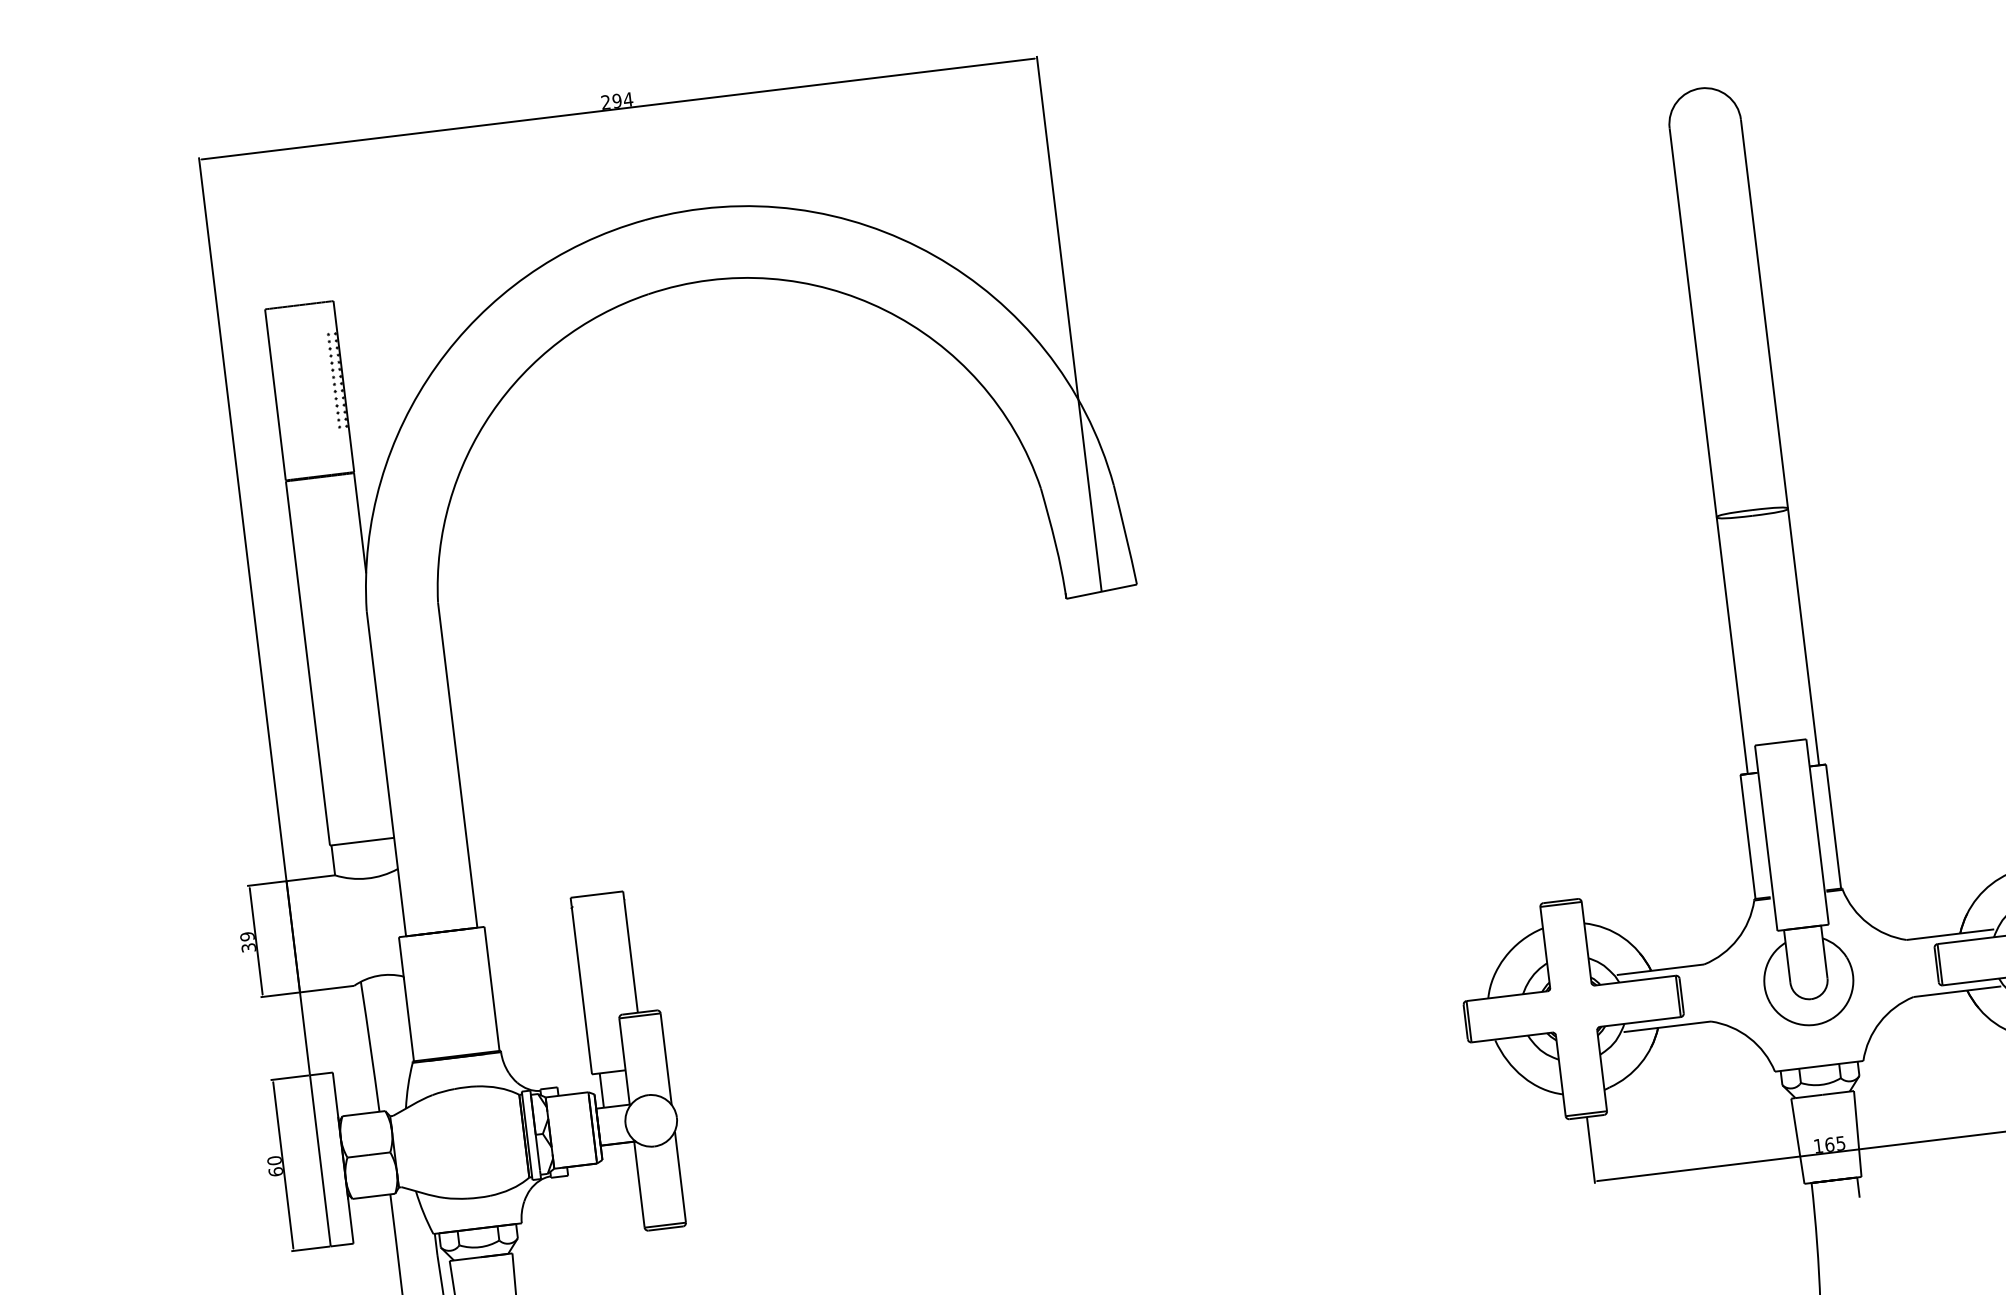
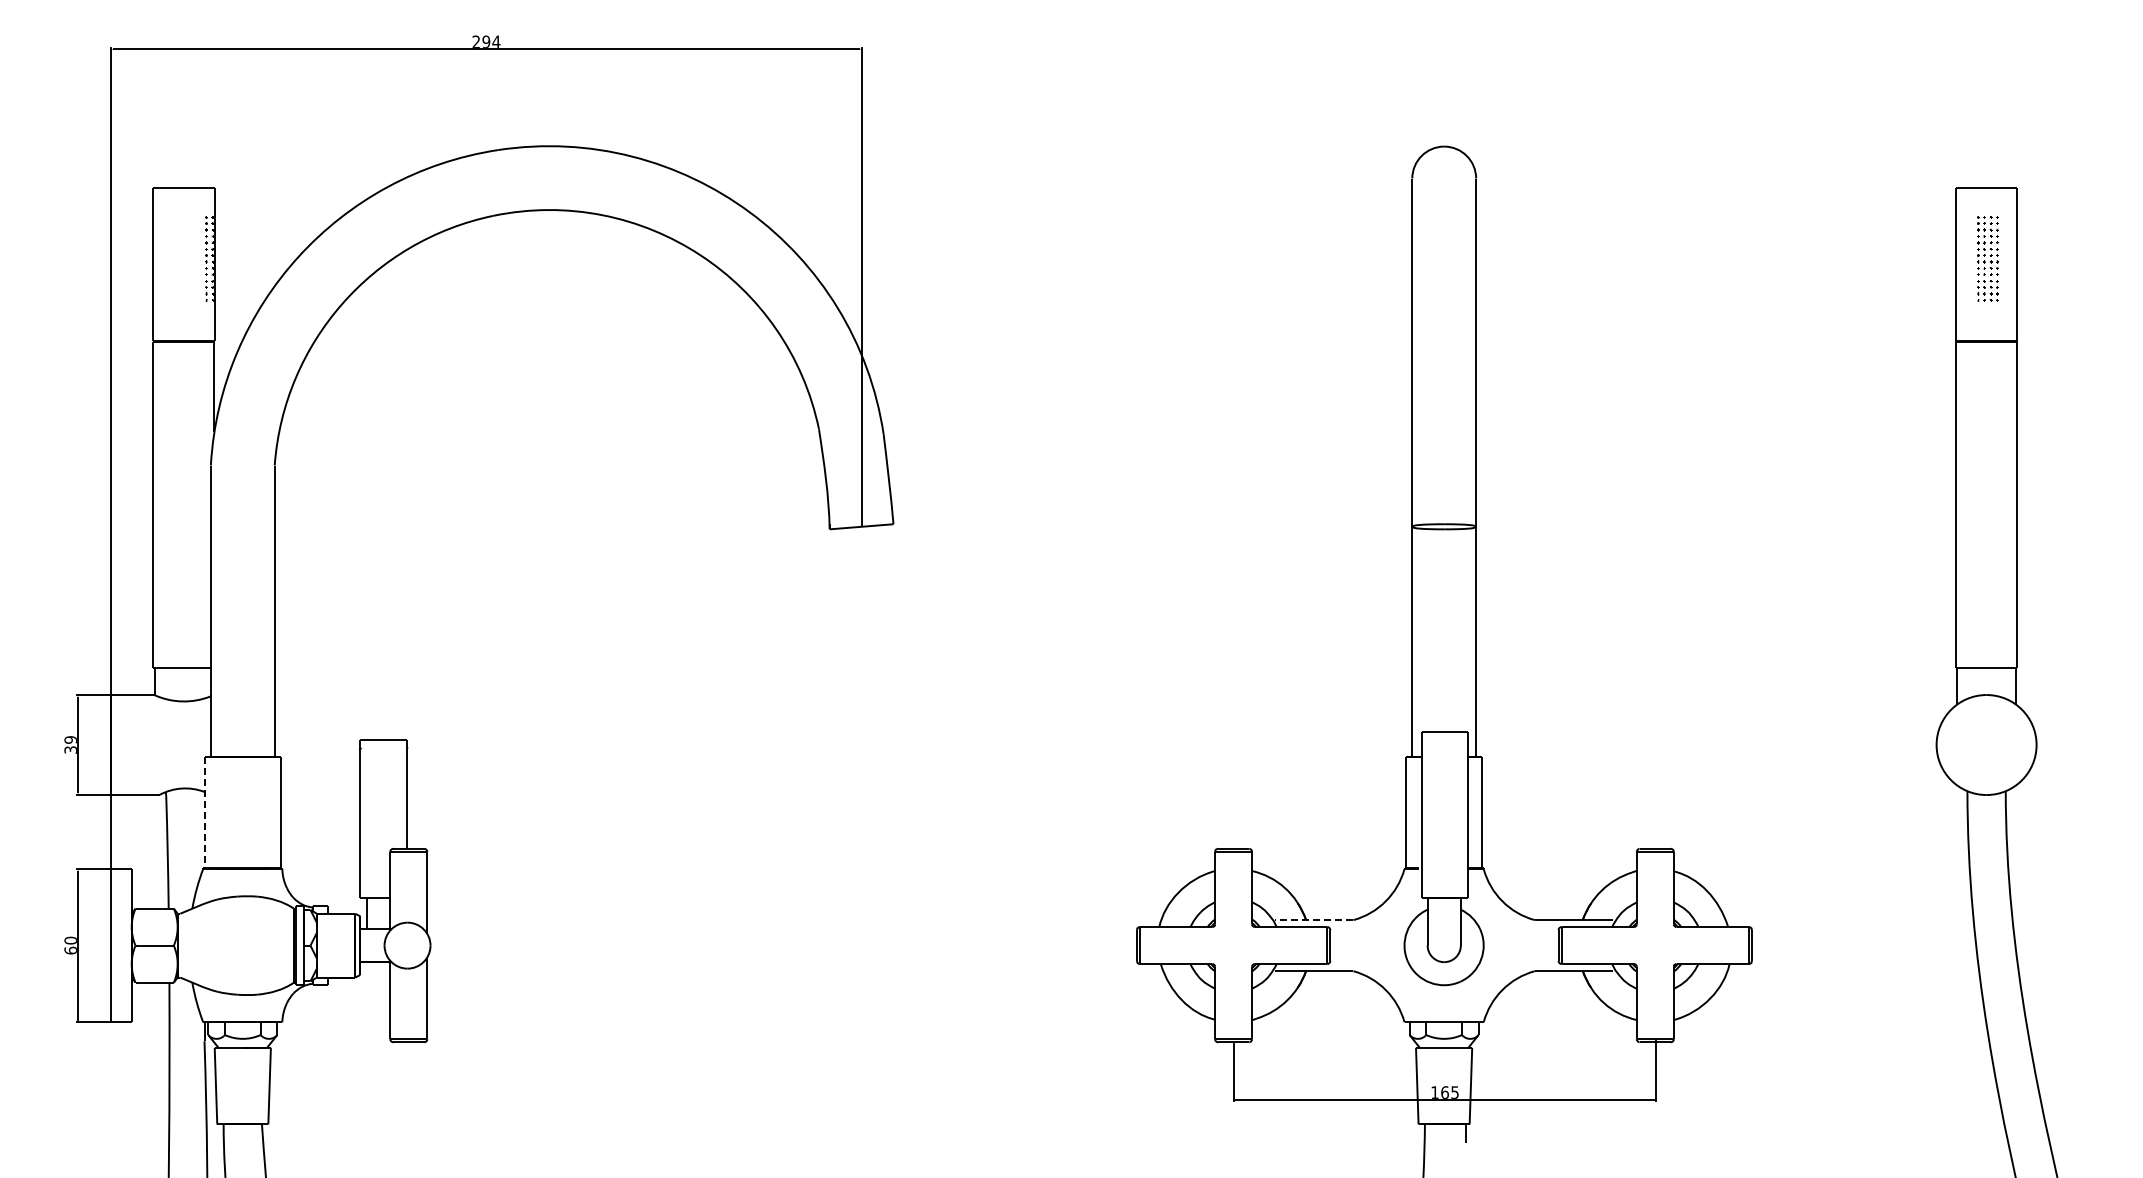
line: (1659, 970) -> (1313, 920), solid -> dashed
line: (406, 999) -> (204, 812), solid -> dashed

